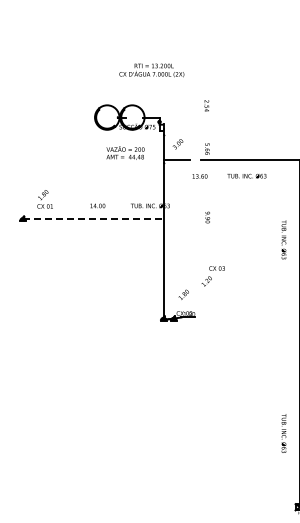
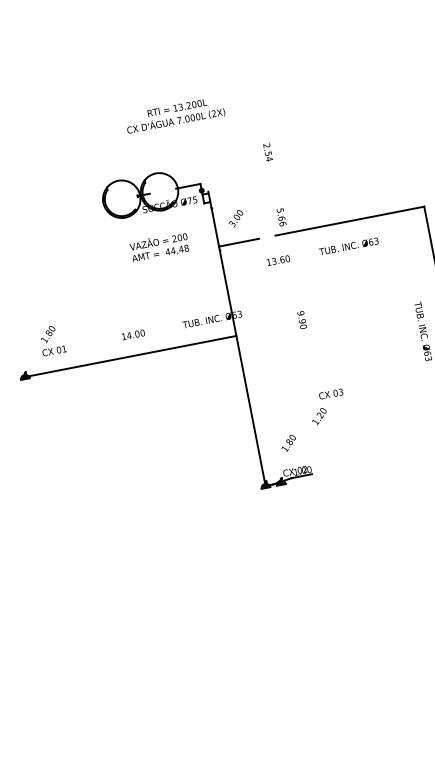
line: (93, 219) -> (130, 356), dashed -> solid

